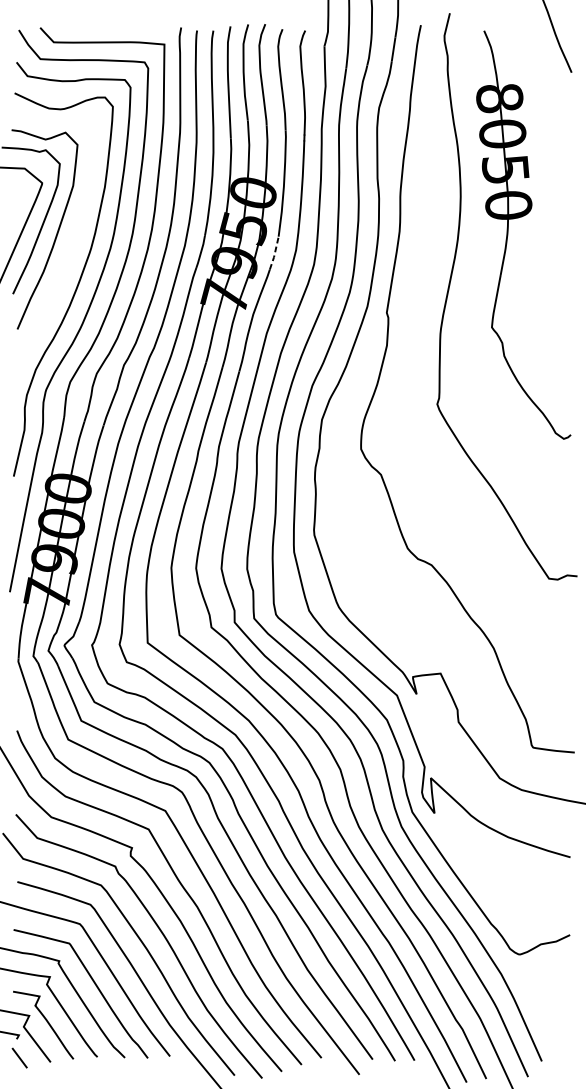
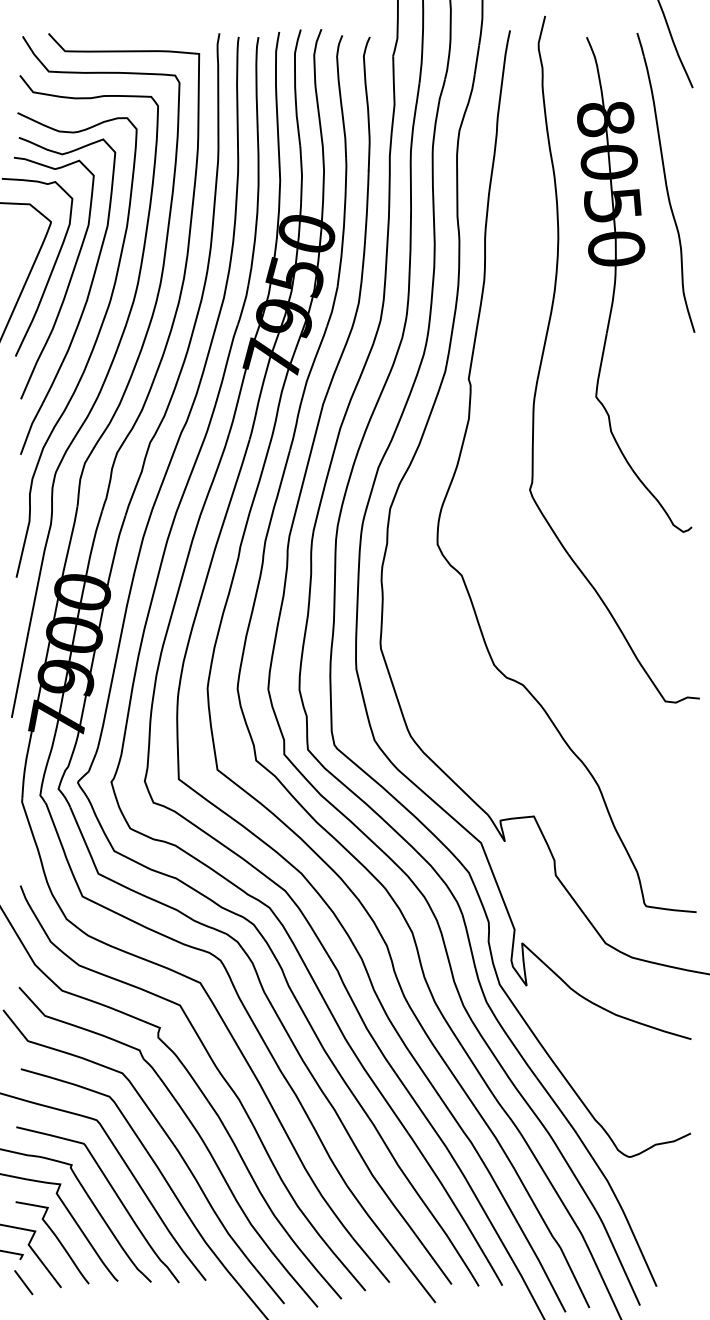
part: (549, 150) -> (665, 182), added
curve: (70, 248) -> (85, 301), added
line: (275, 252) -> (333, 306), dashed -> solid

